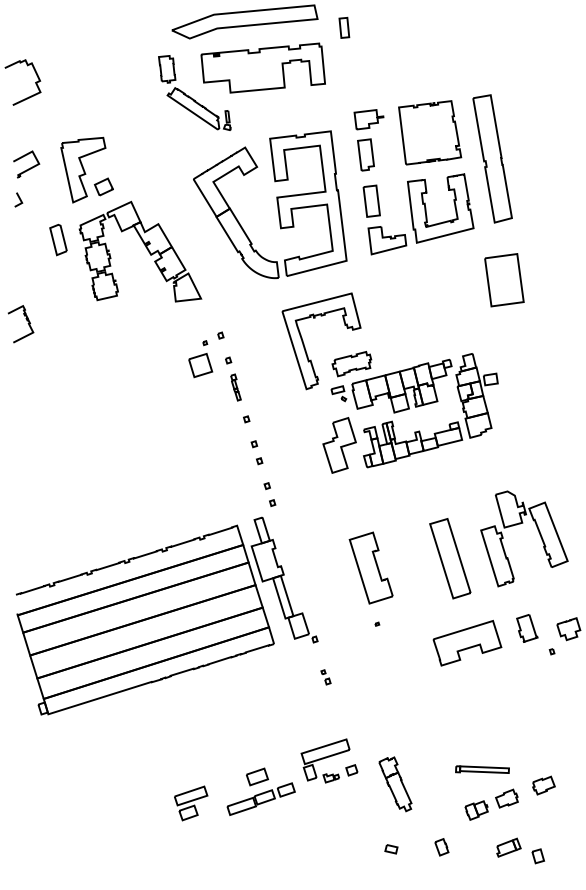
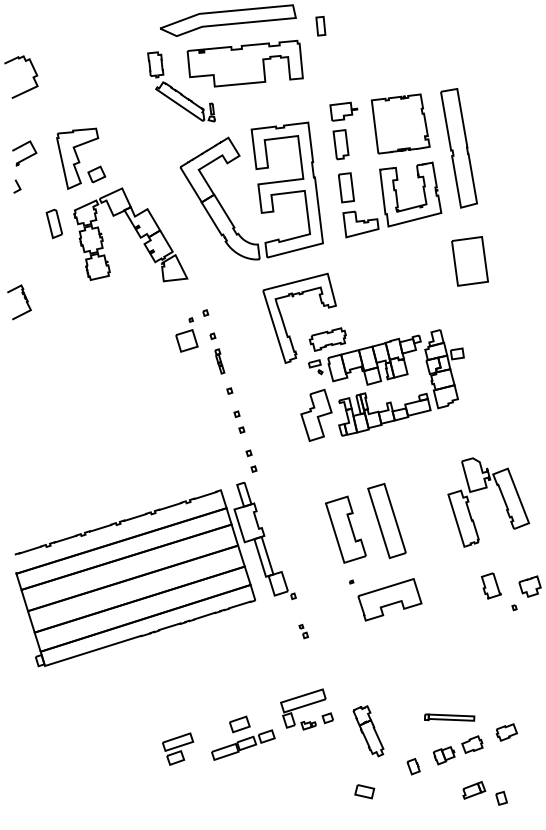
part: (450, 558) -> (387, 520), moved
part: (467, 643) -> (389, 600), moved
part: (441, 847) -> (413, 766), moved
part: (391, 849) -> (364, 792), size x1.67

